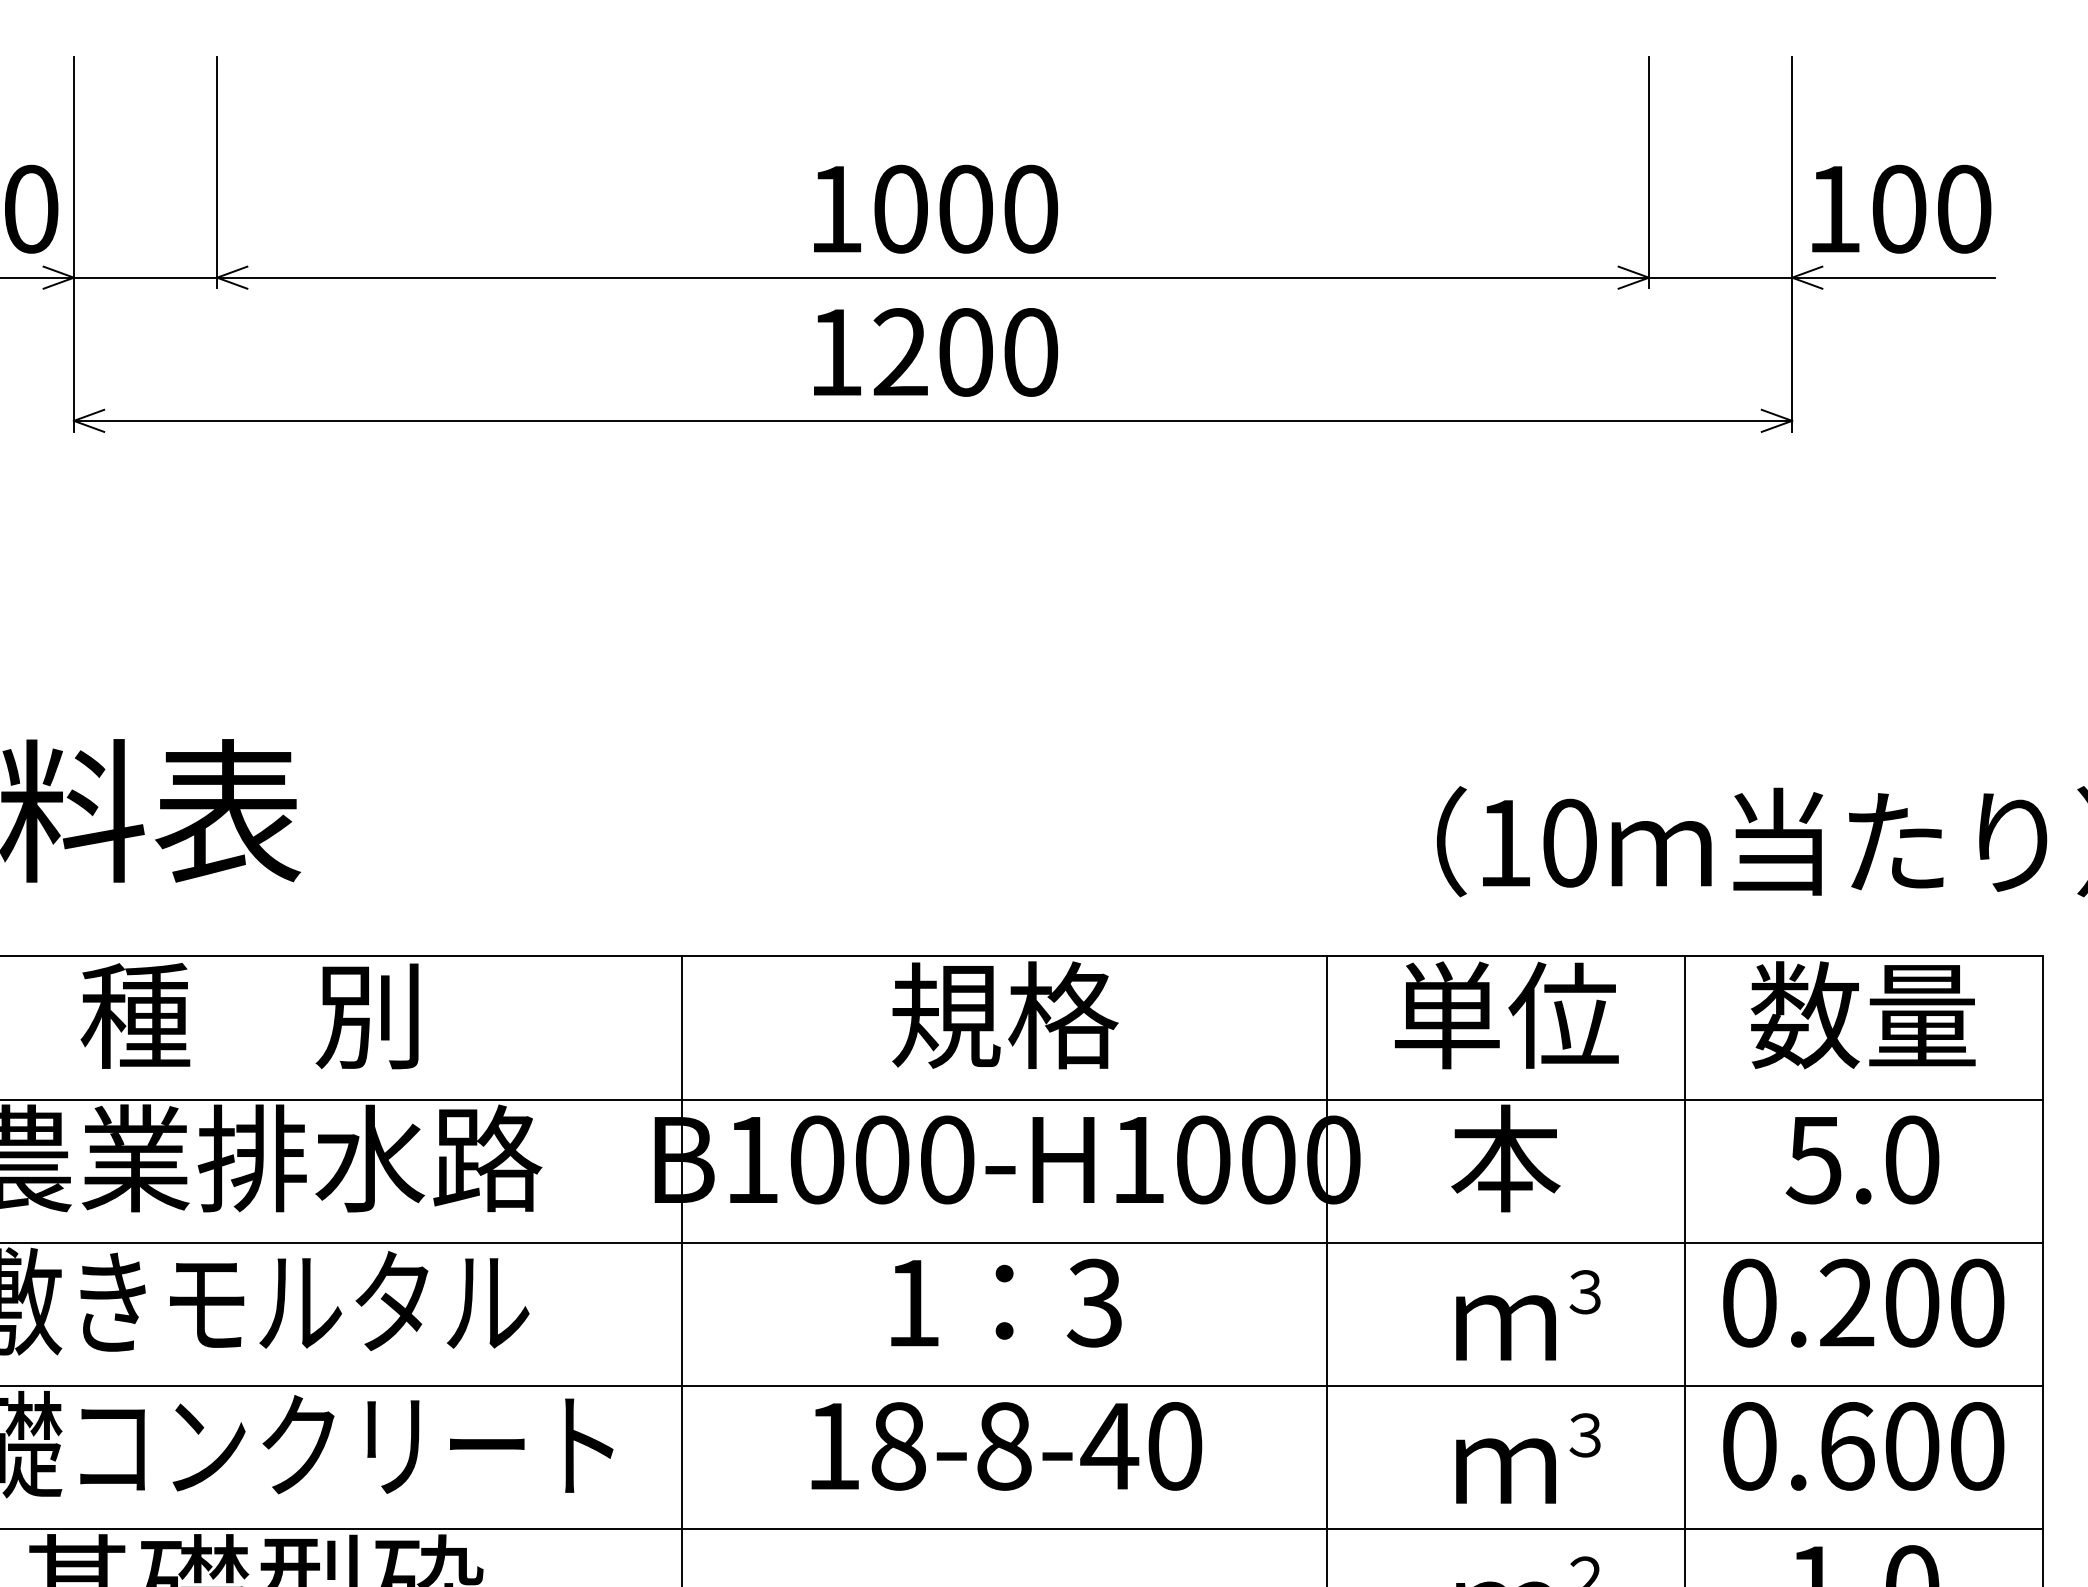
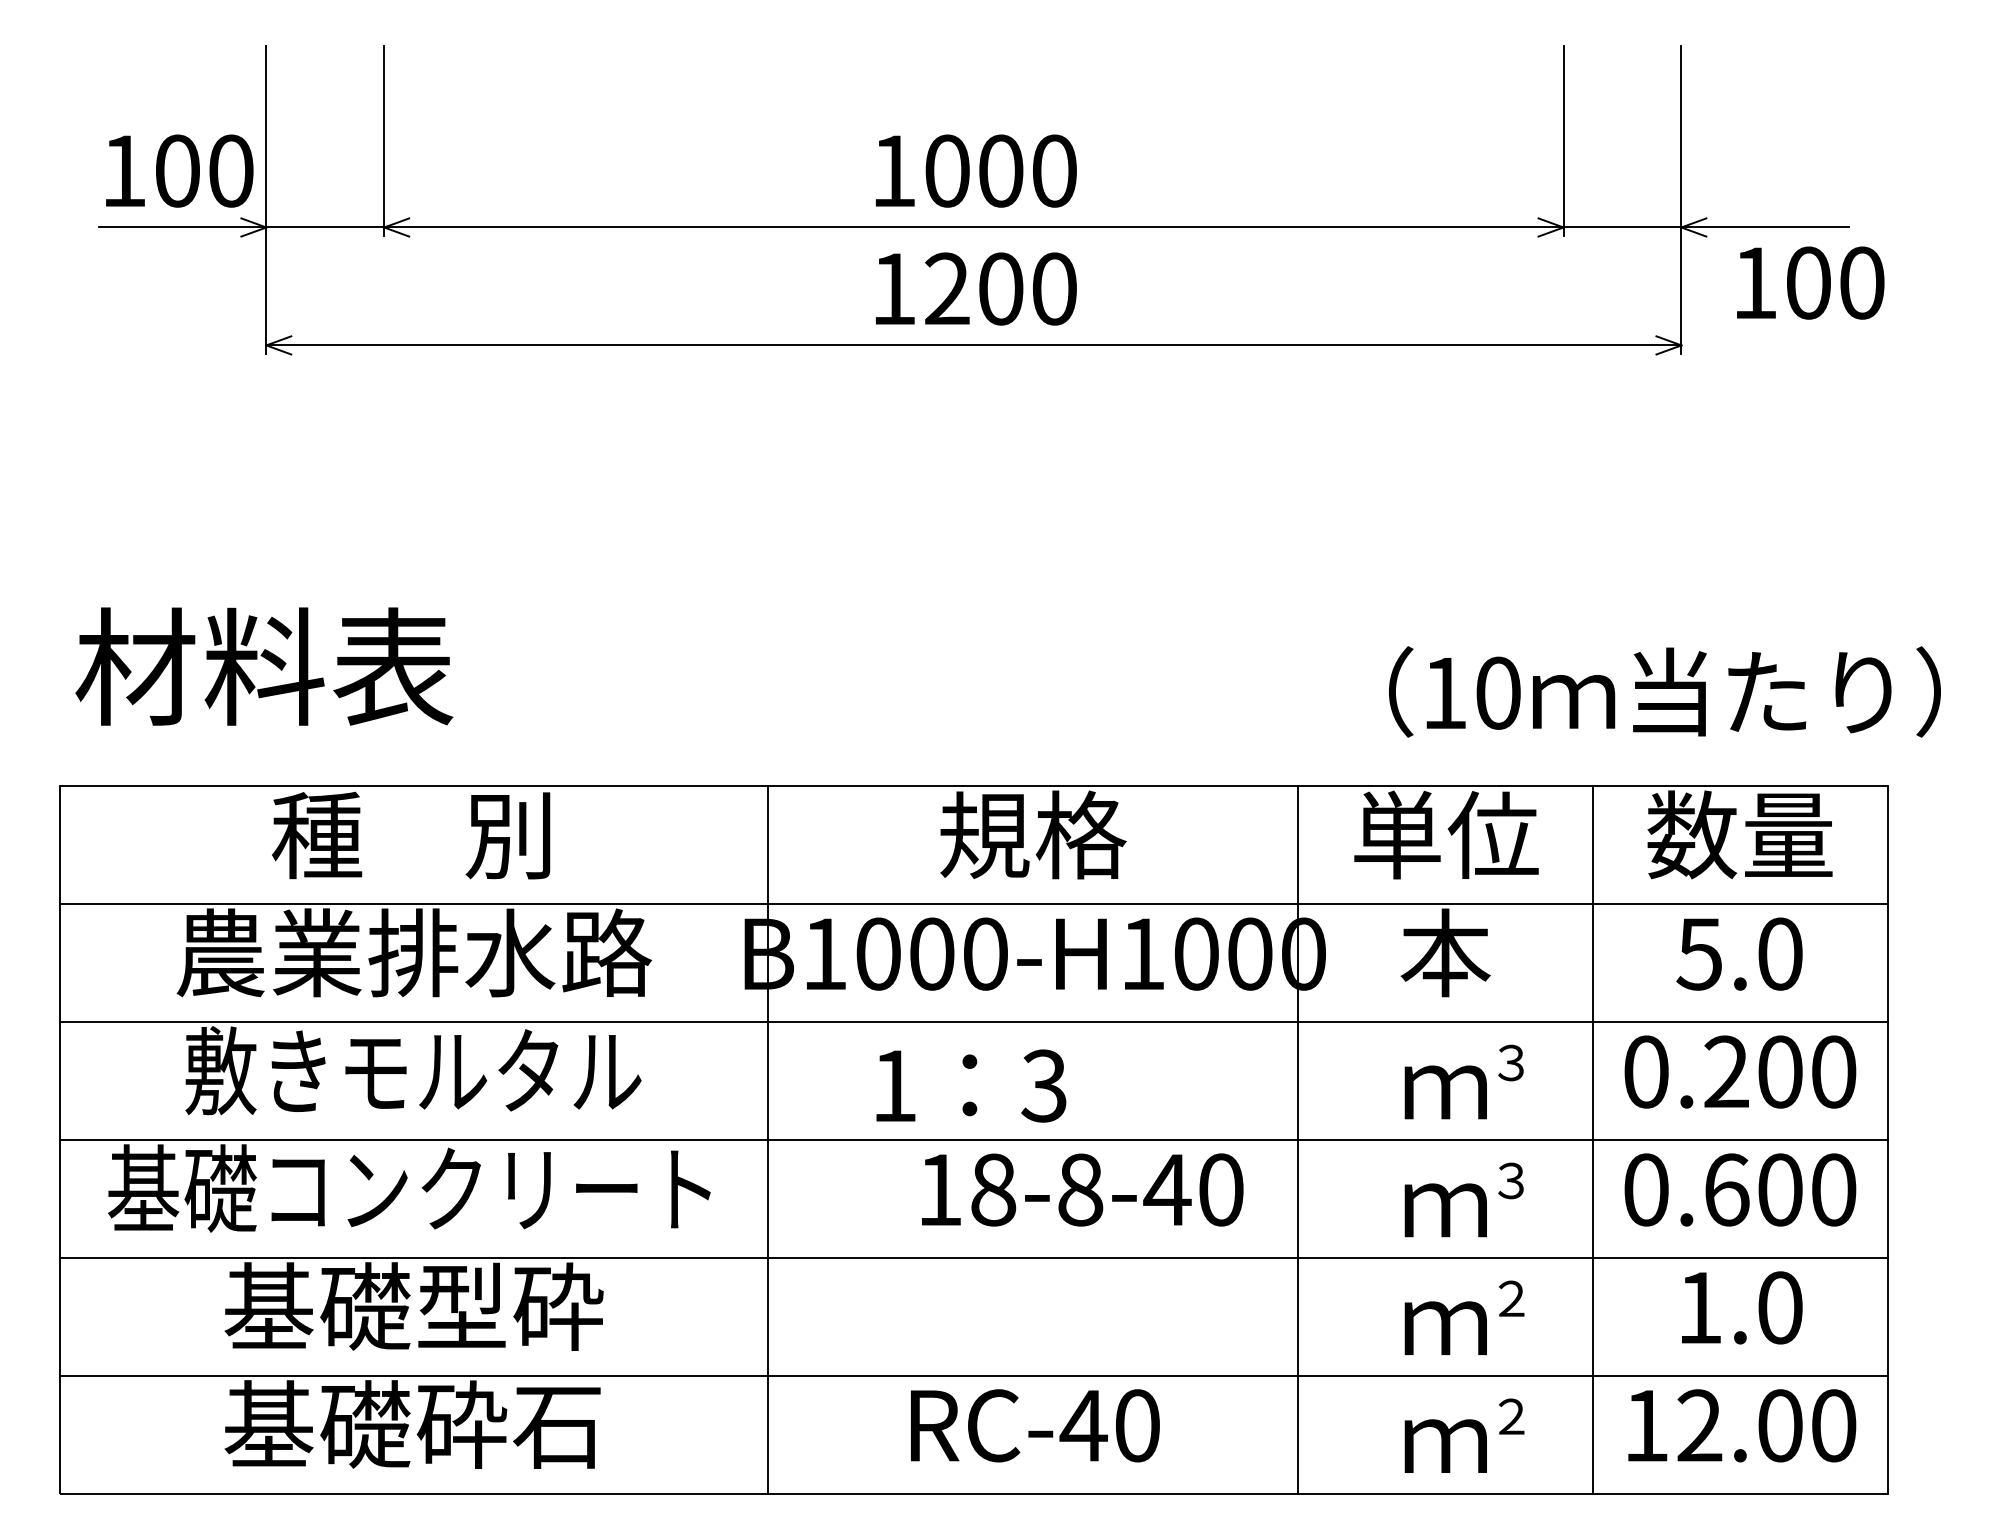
text: (1901, 208) -> (1810, 282), moved
text: (1006, 1302) -> (971, 1085), moved
text: (1006, 1445) -> (1082, 1189), moved

